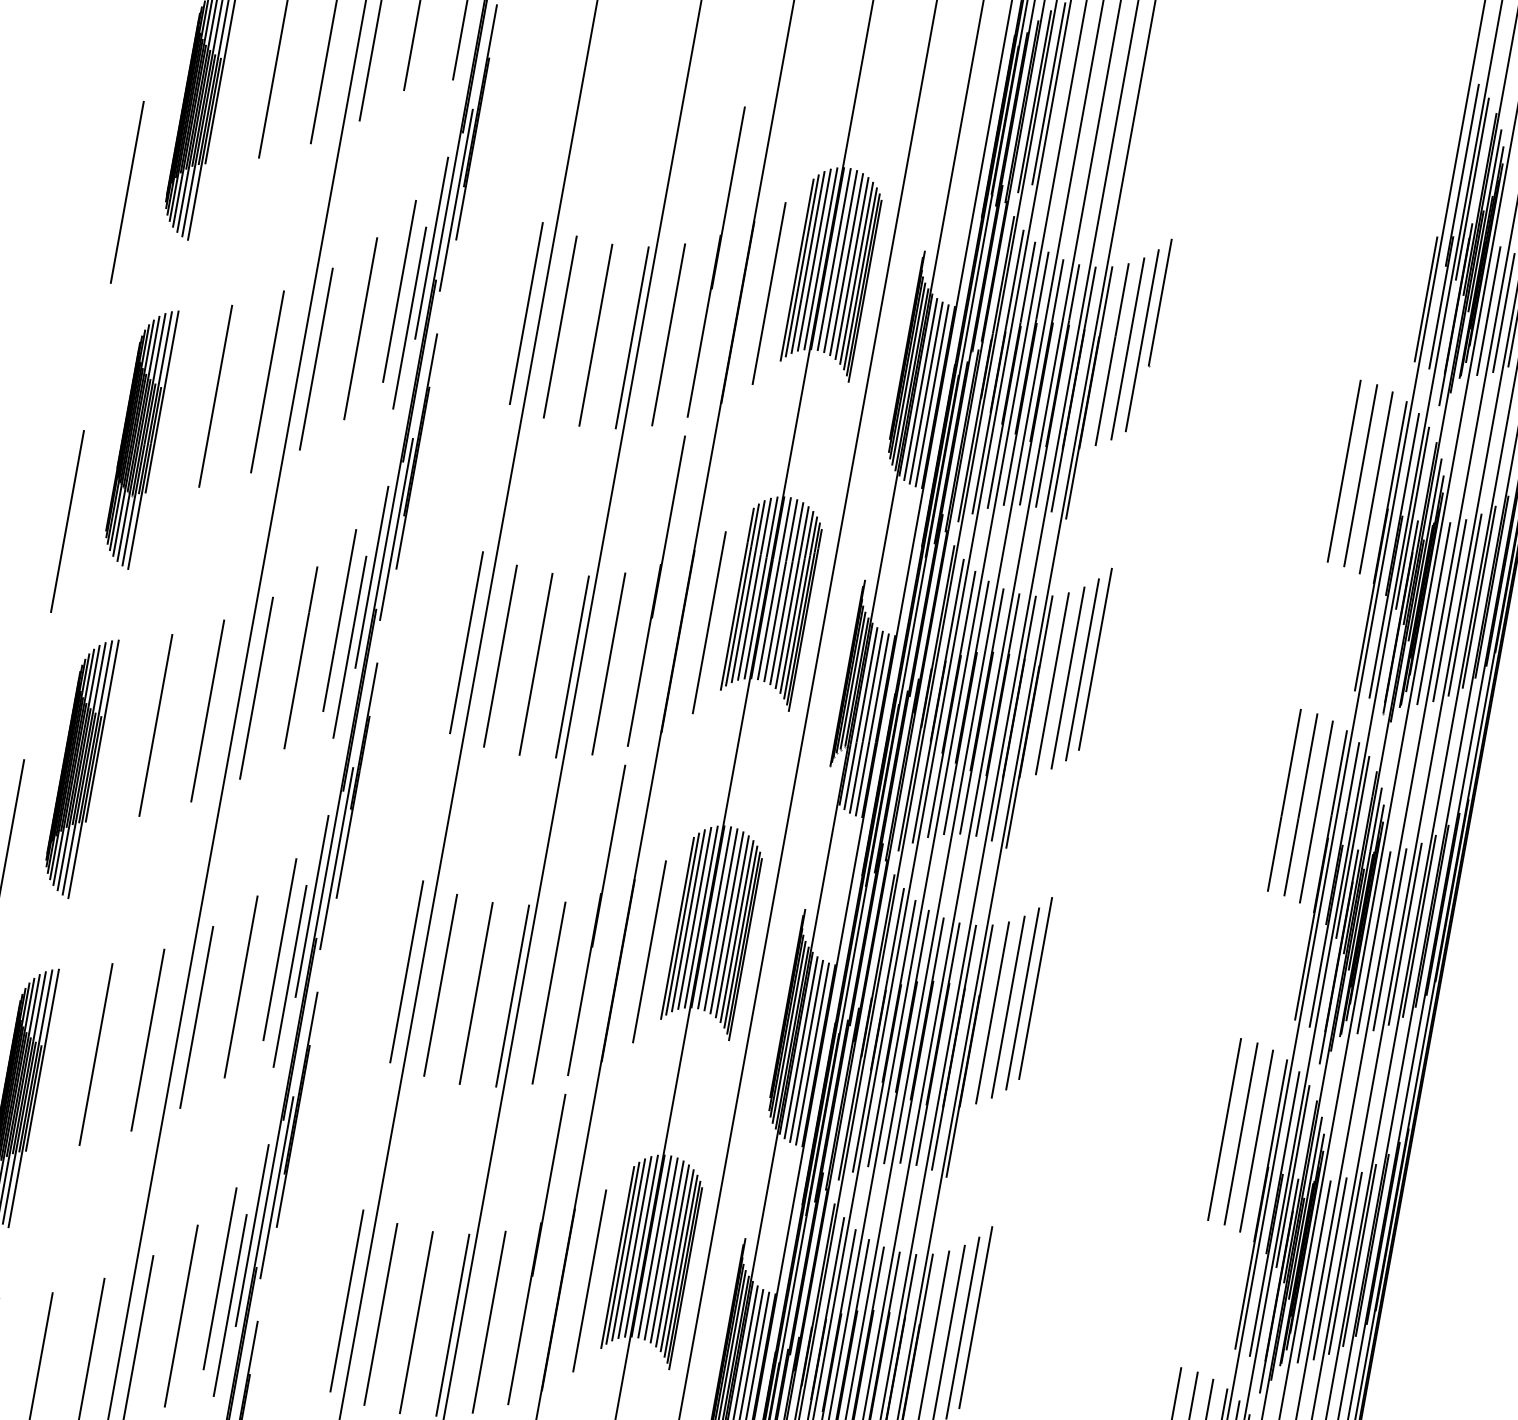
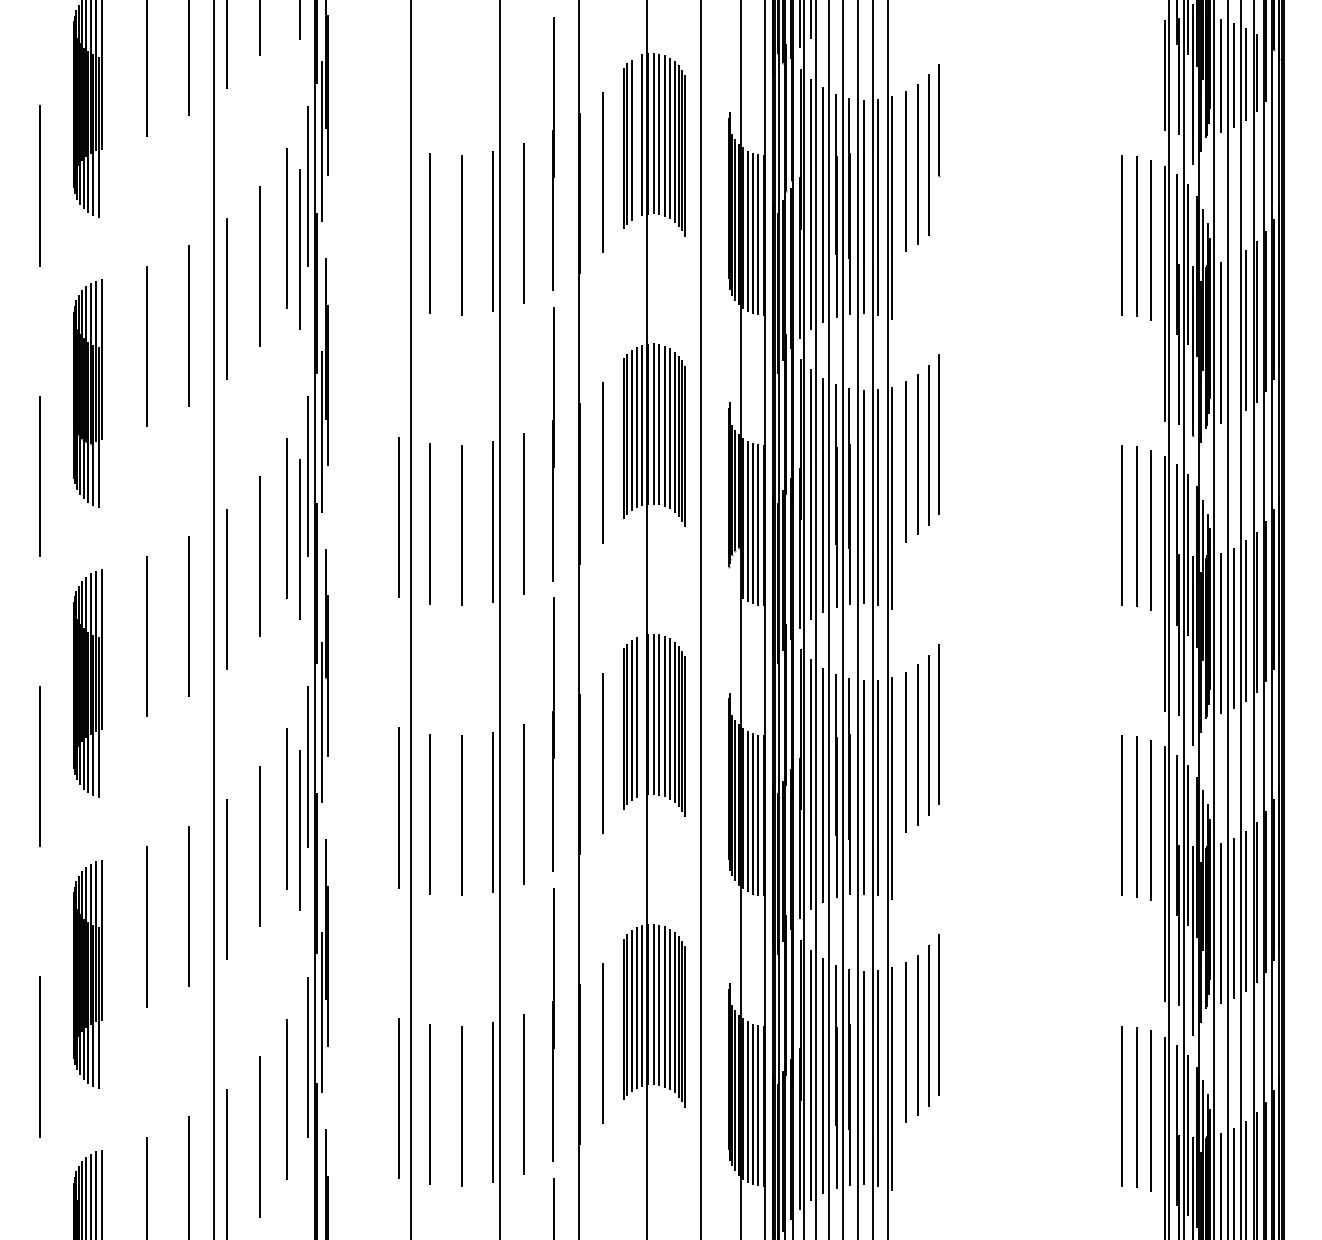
line: (814, 259) -> (636, 136), removed
line: (525, 313) -> (398, 227), removed
line: (1449, 610) -> (1233, 337), removed
line: (701, 916) -> (642, 715), removed
line: (230, 1305) -> (300, 1120), removed

